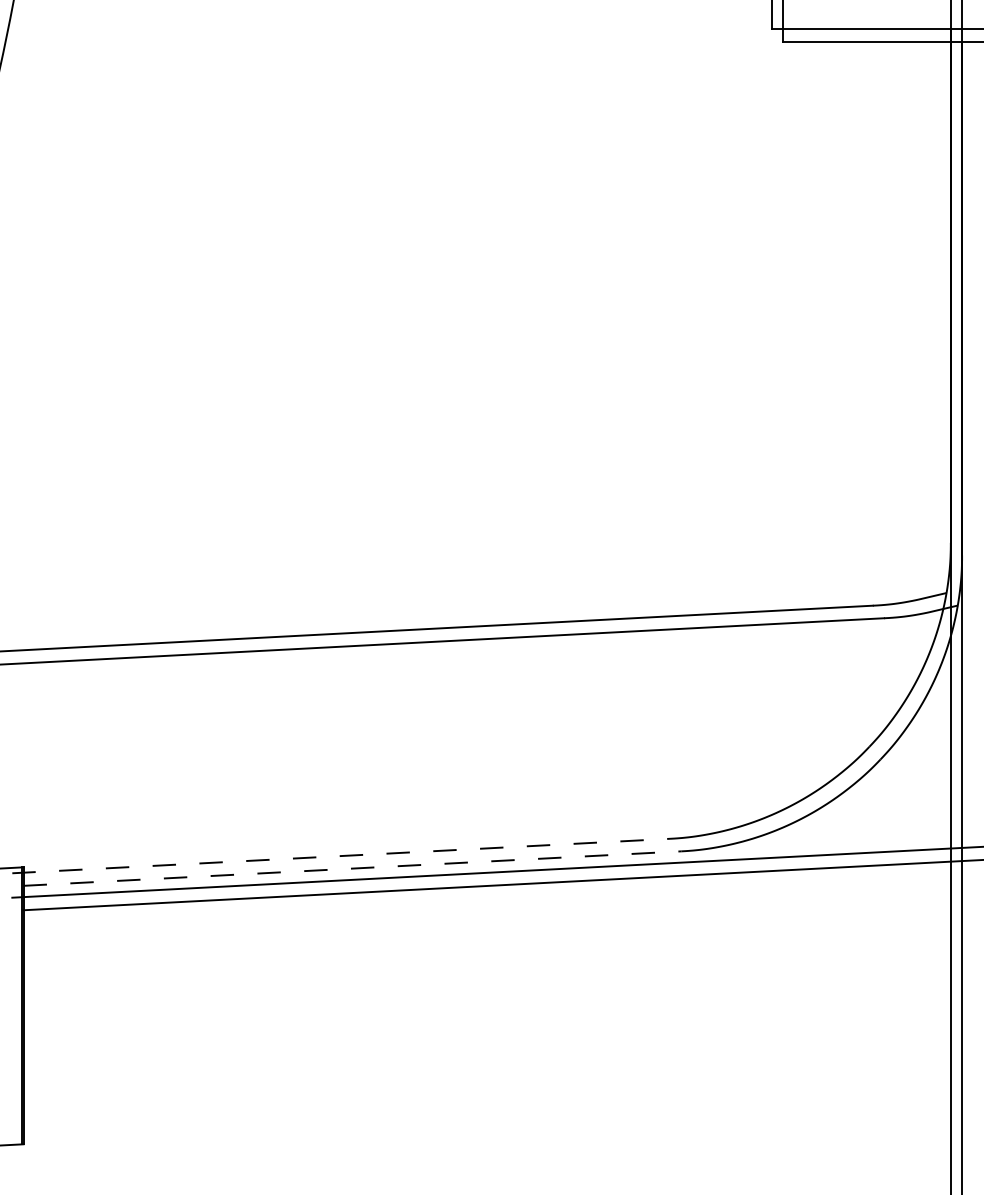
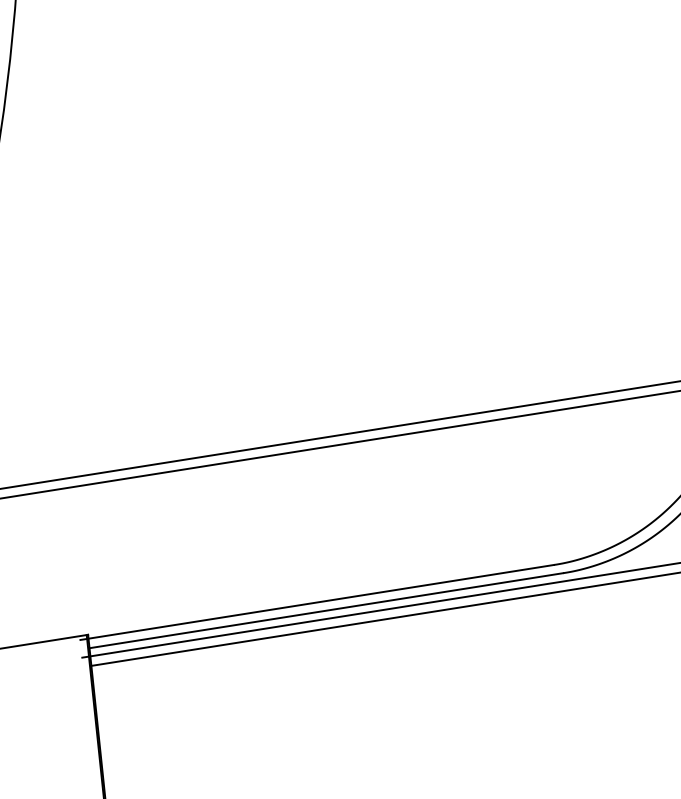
line: (341, 856) -> (317, 602), dashed -> solid
line: (352, 868) -> (326, 610), dashed -> solid

